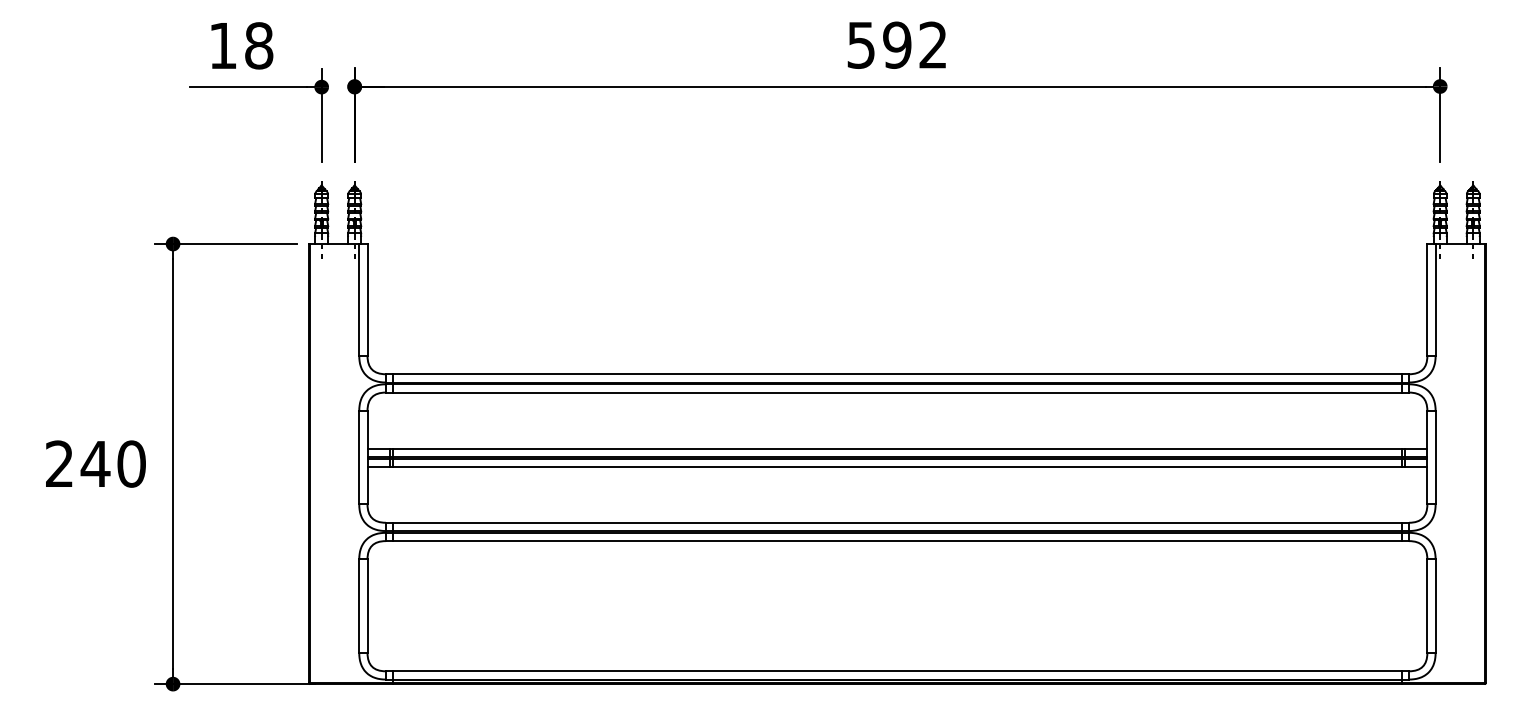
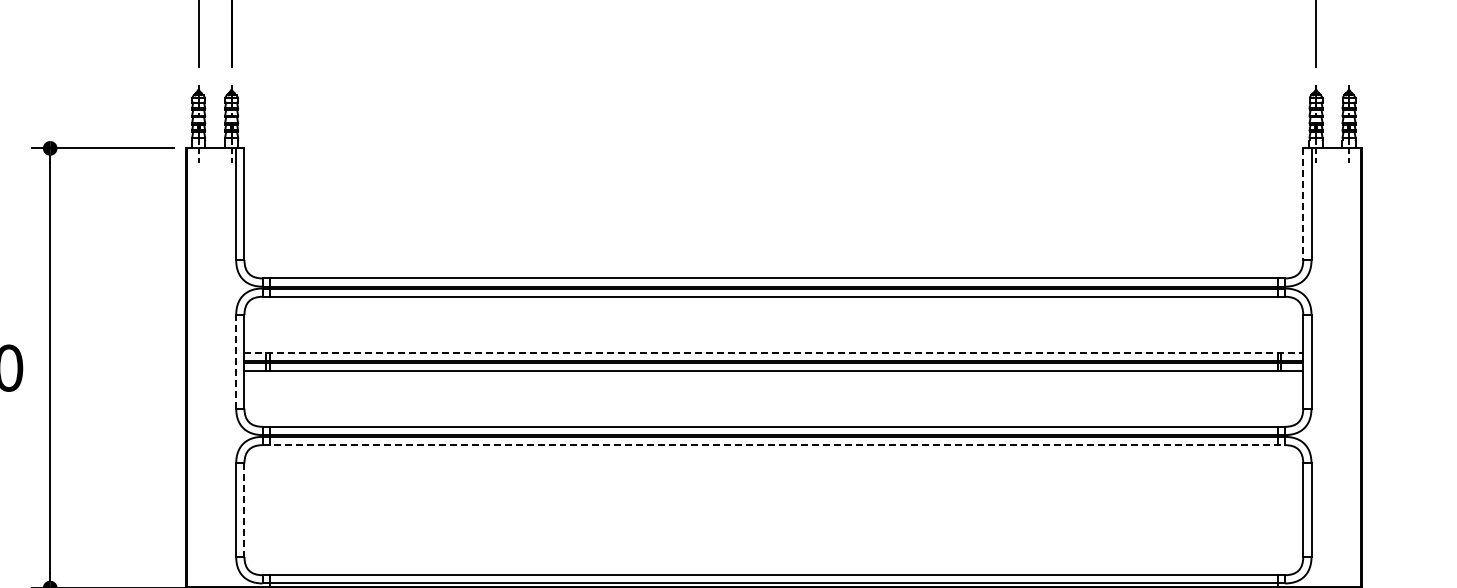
line: (1427, 299) -> (1303, 203), solid -> dashed
line: (897, 448) -> (773, 352), solid -> dashed
line: (359, 457) -> (236, 361), solid -> dashed
line: (897, 541) -> (773, 445), solid -> dashed
line: (367, 606) -> (244, 510), solid -> dashed

